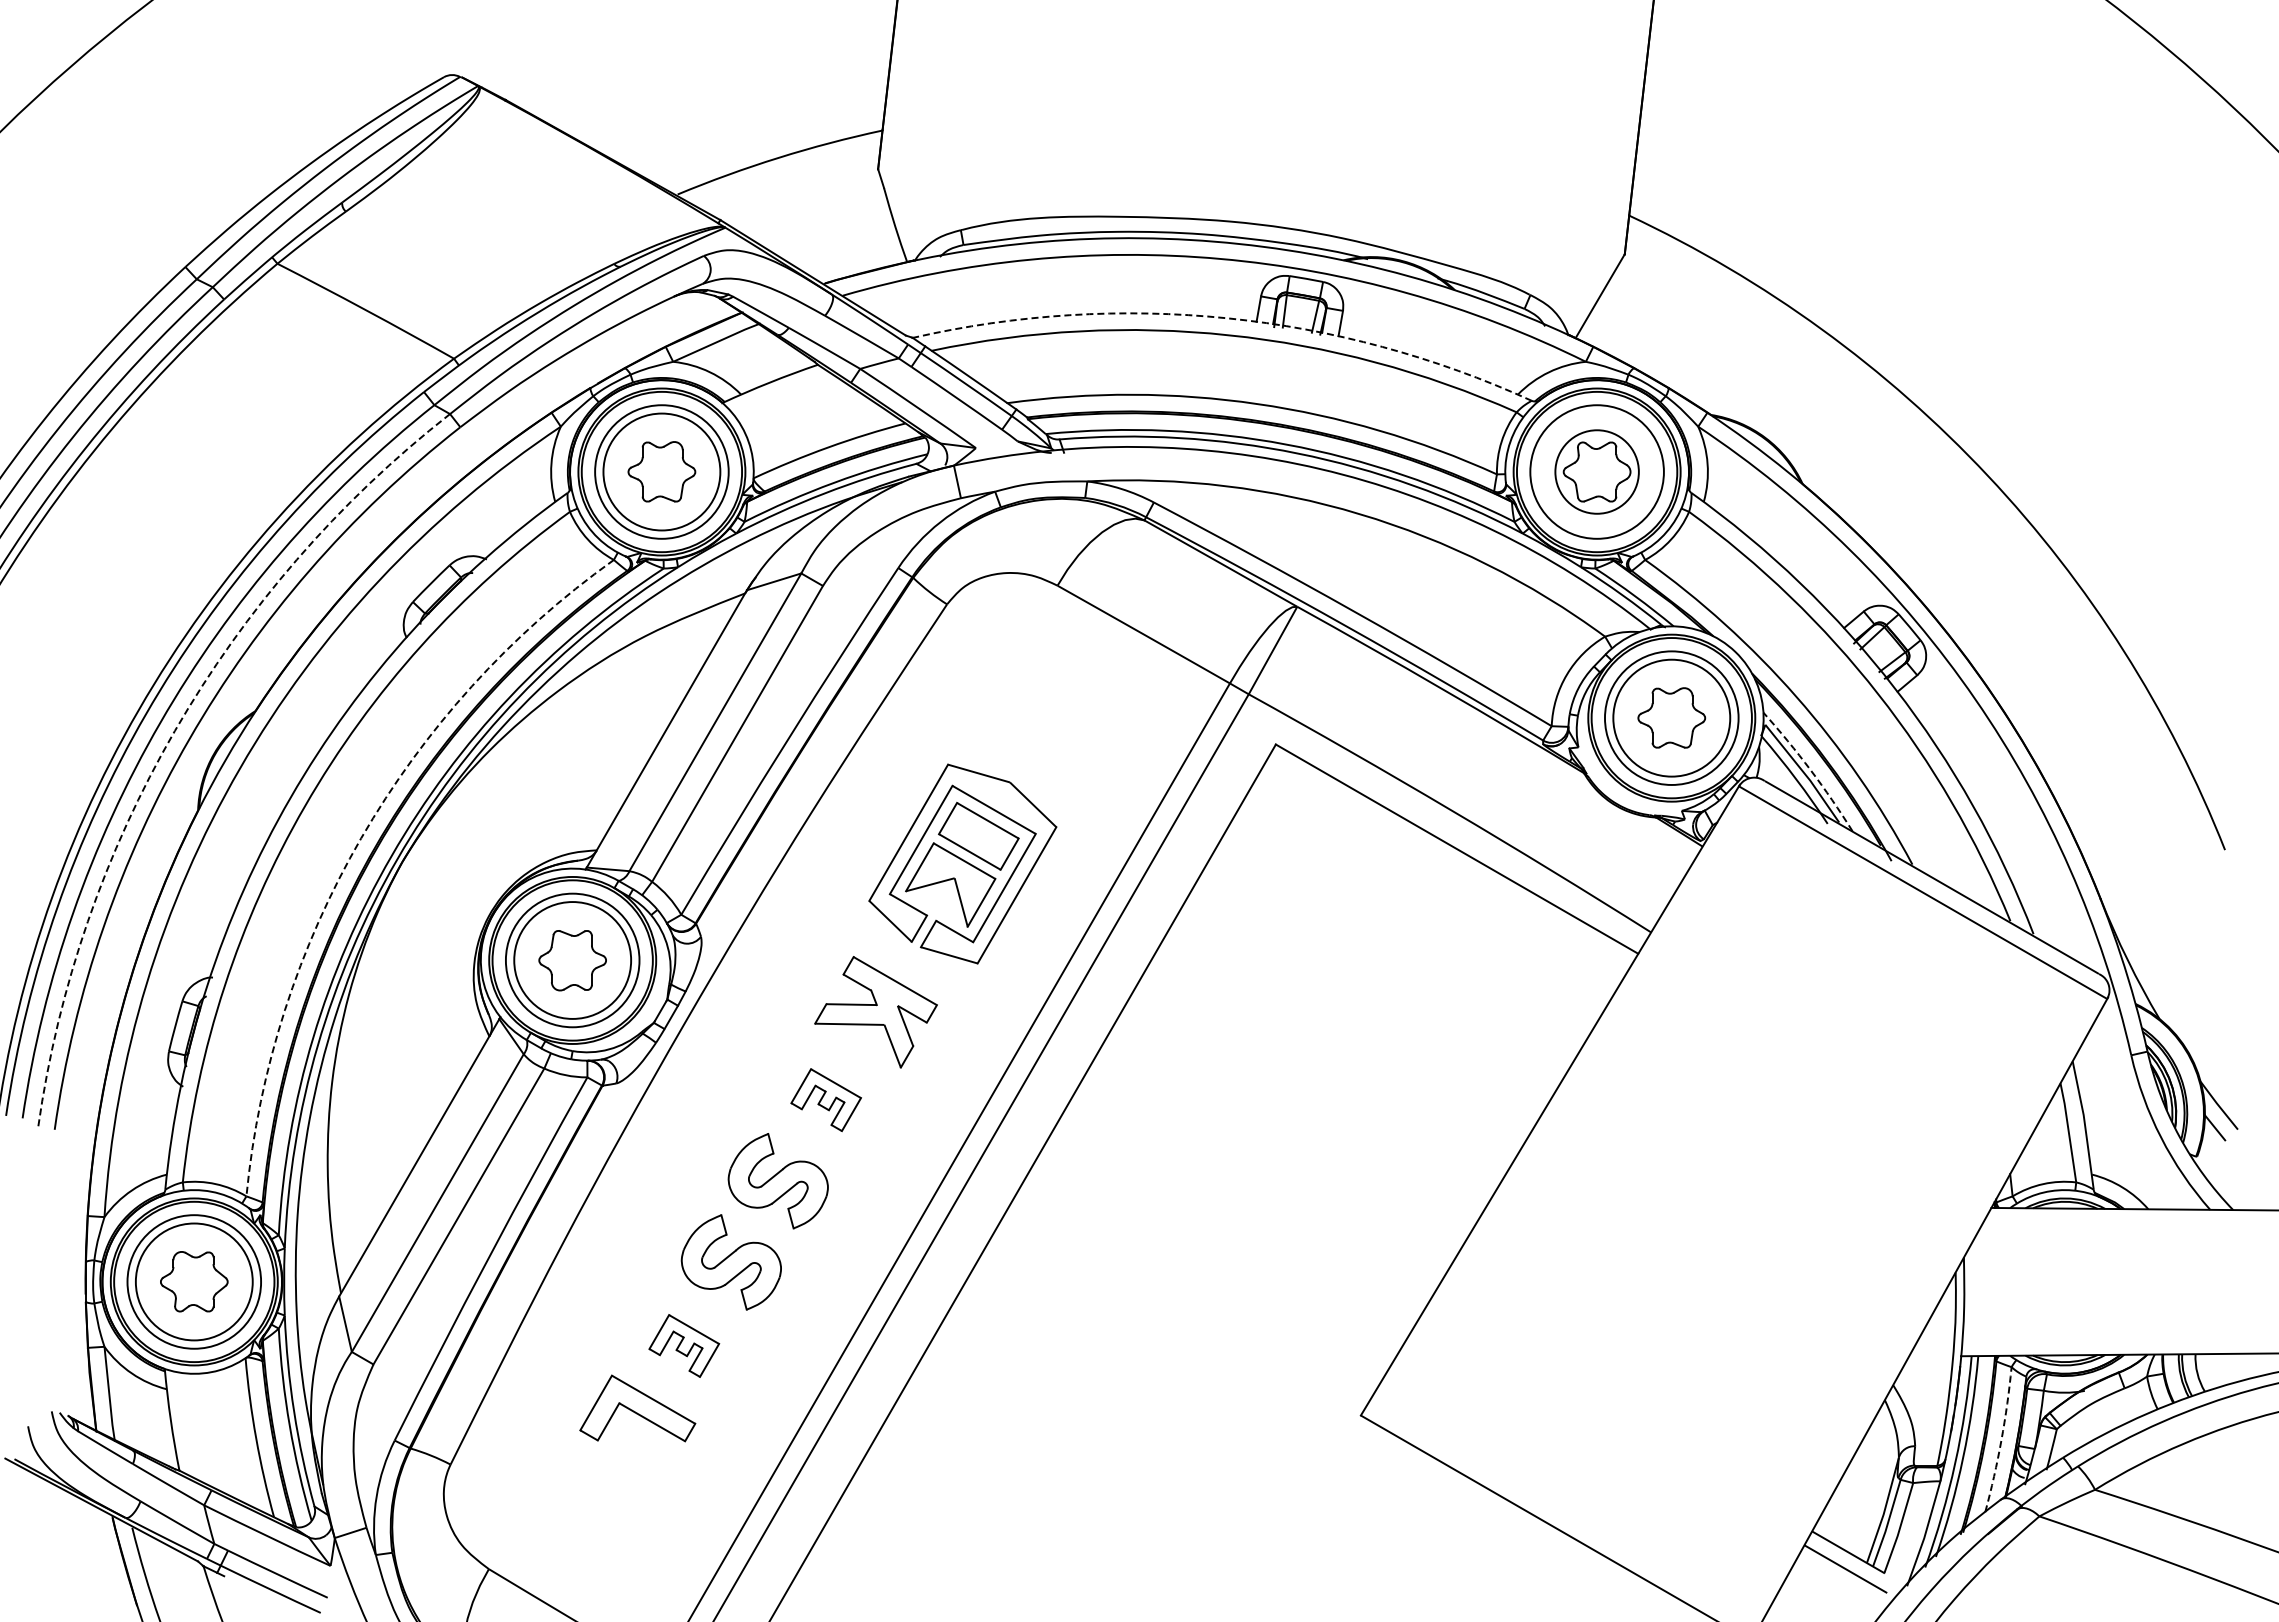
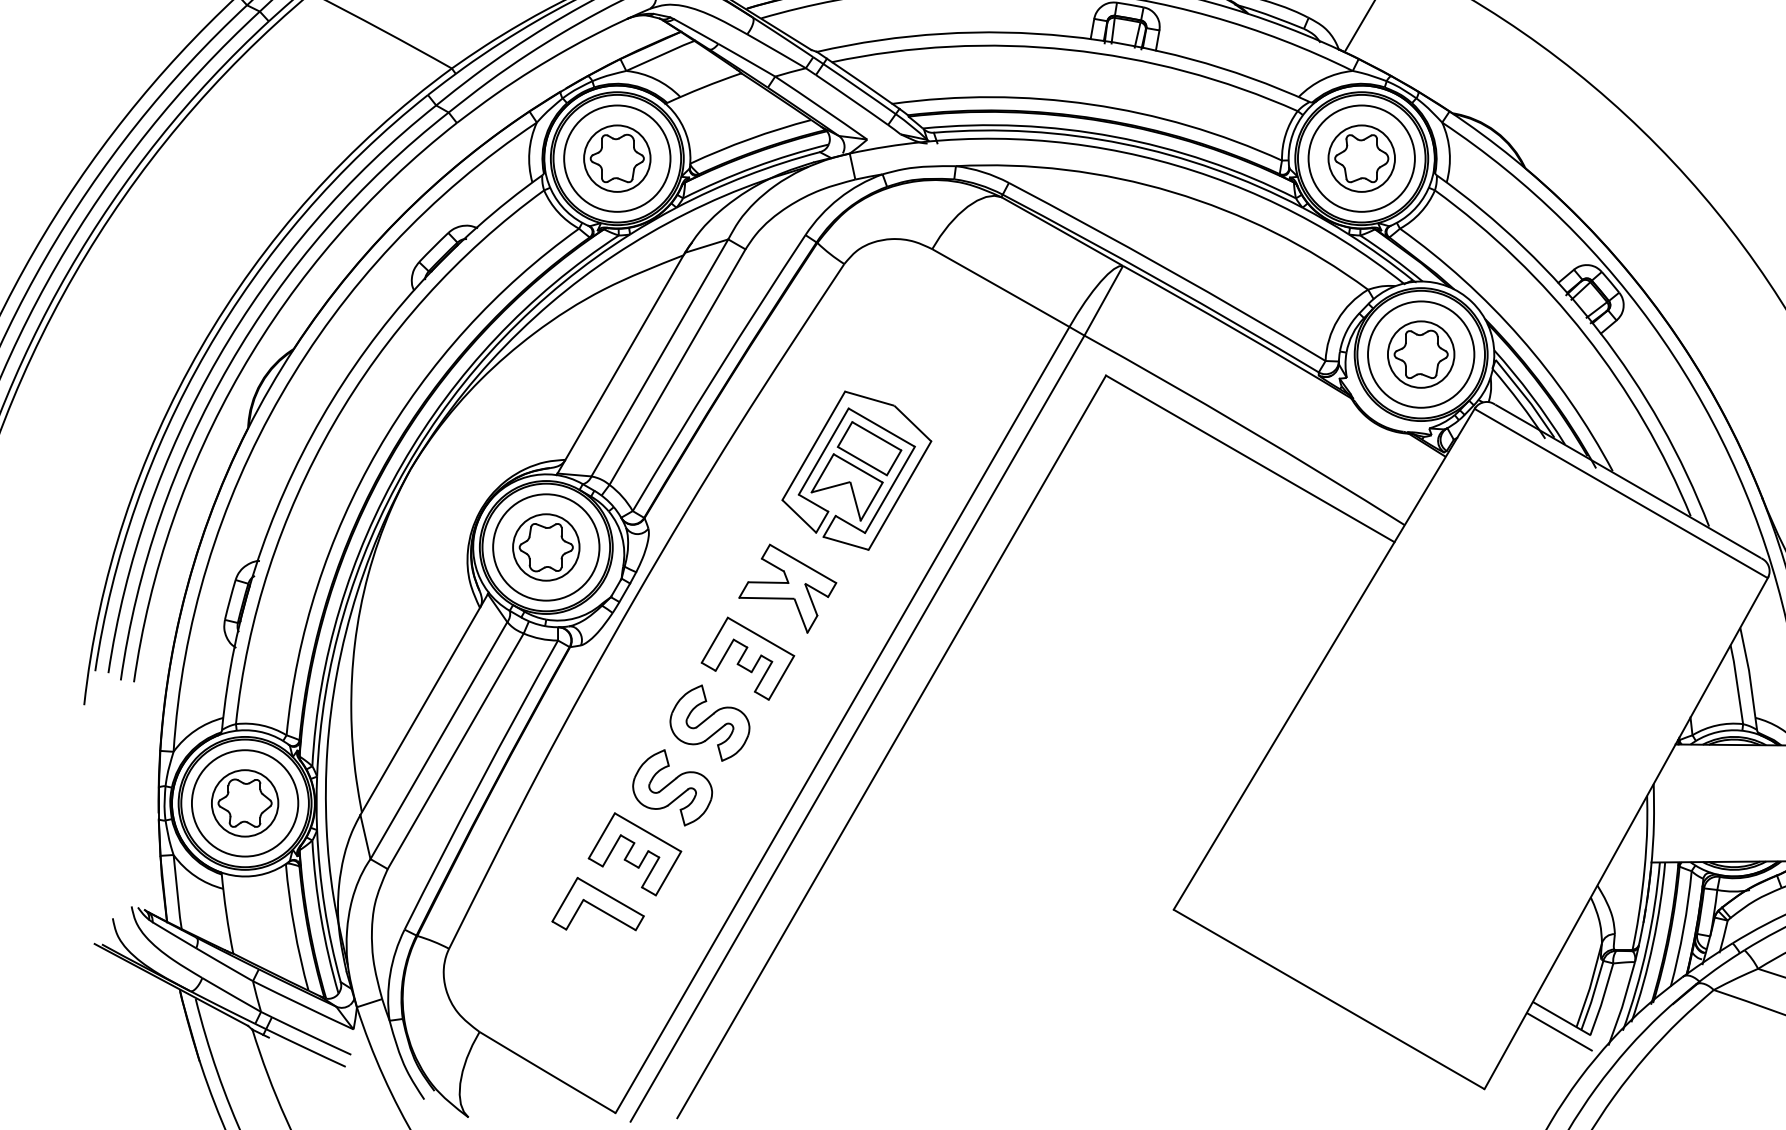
arc: (1227, 318) -> (1067, 36), dashed -> solid
circle: (661, 471) -> (616, 158), size x0.71
circle: (1671, 717) -> (1420, 354), size x0.71
arc: (174, 730) -> (229, 364), dashed -> solid
arc: (1810, 770) -> (1531, 396), dashed -> solid
arc: (361, 838) -> (378, 450), dashed -> solid
circle: (572, 960) -> (546, 547), size x0.71
part: (826, 1099) -> (748, 658), size x1.67
circle: (194, 1281) -> (245, 803), size x0.71
part: (684, 1345) -> (635, 853), size x1.67
arc: (2001, 1440) -> (1683, 929), dashed -> solid

